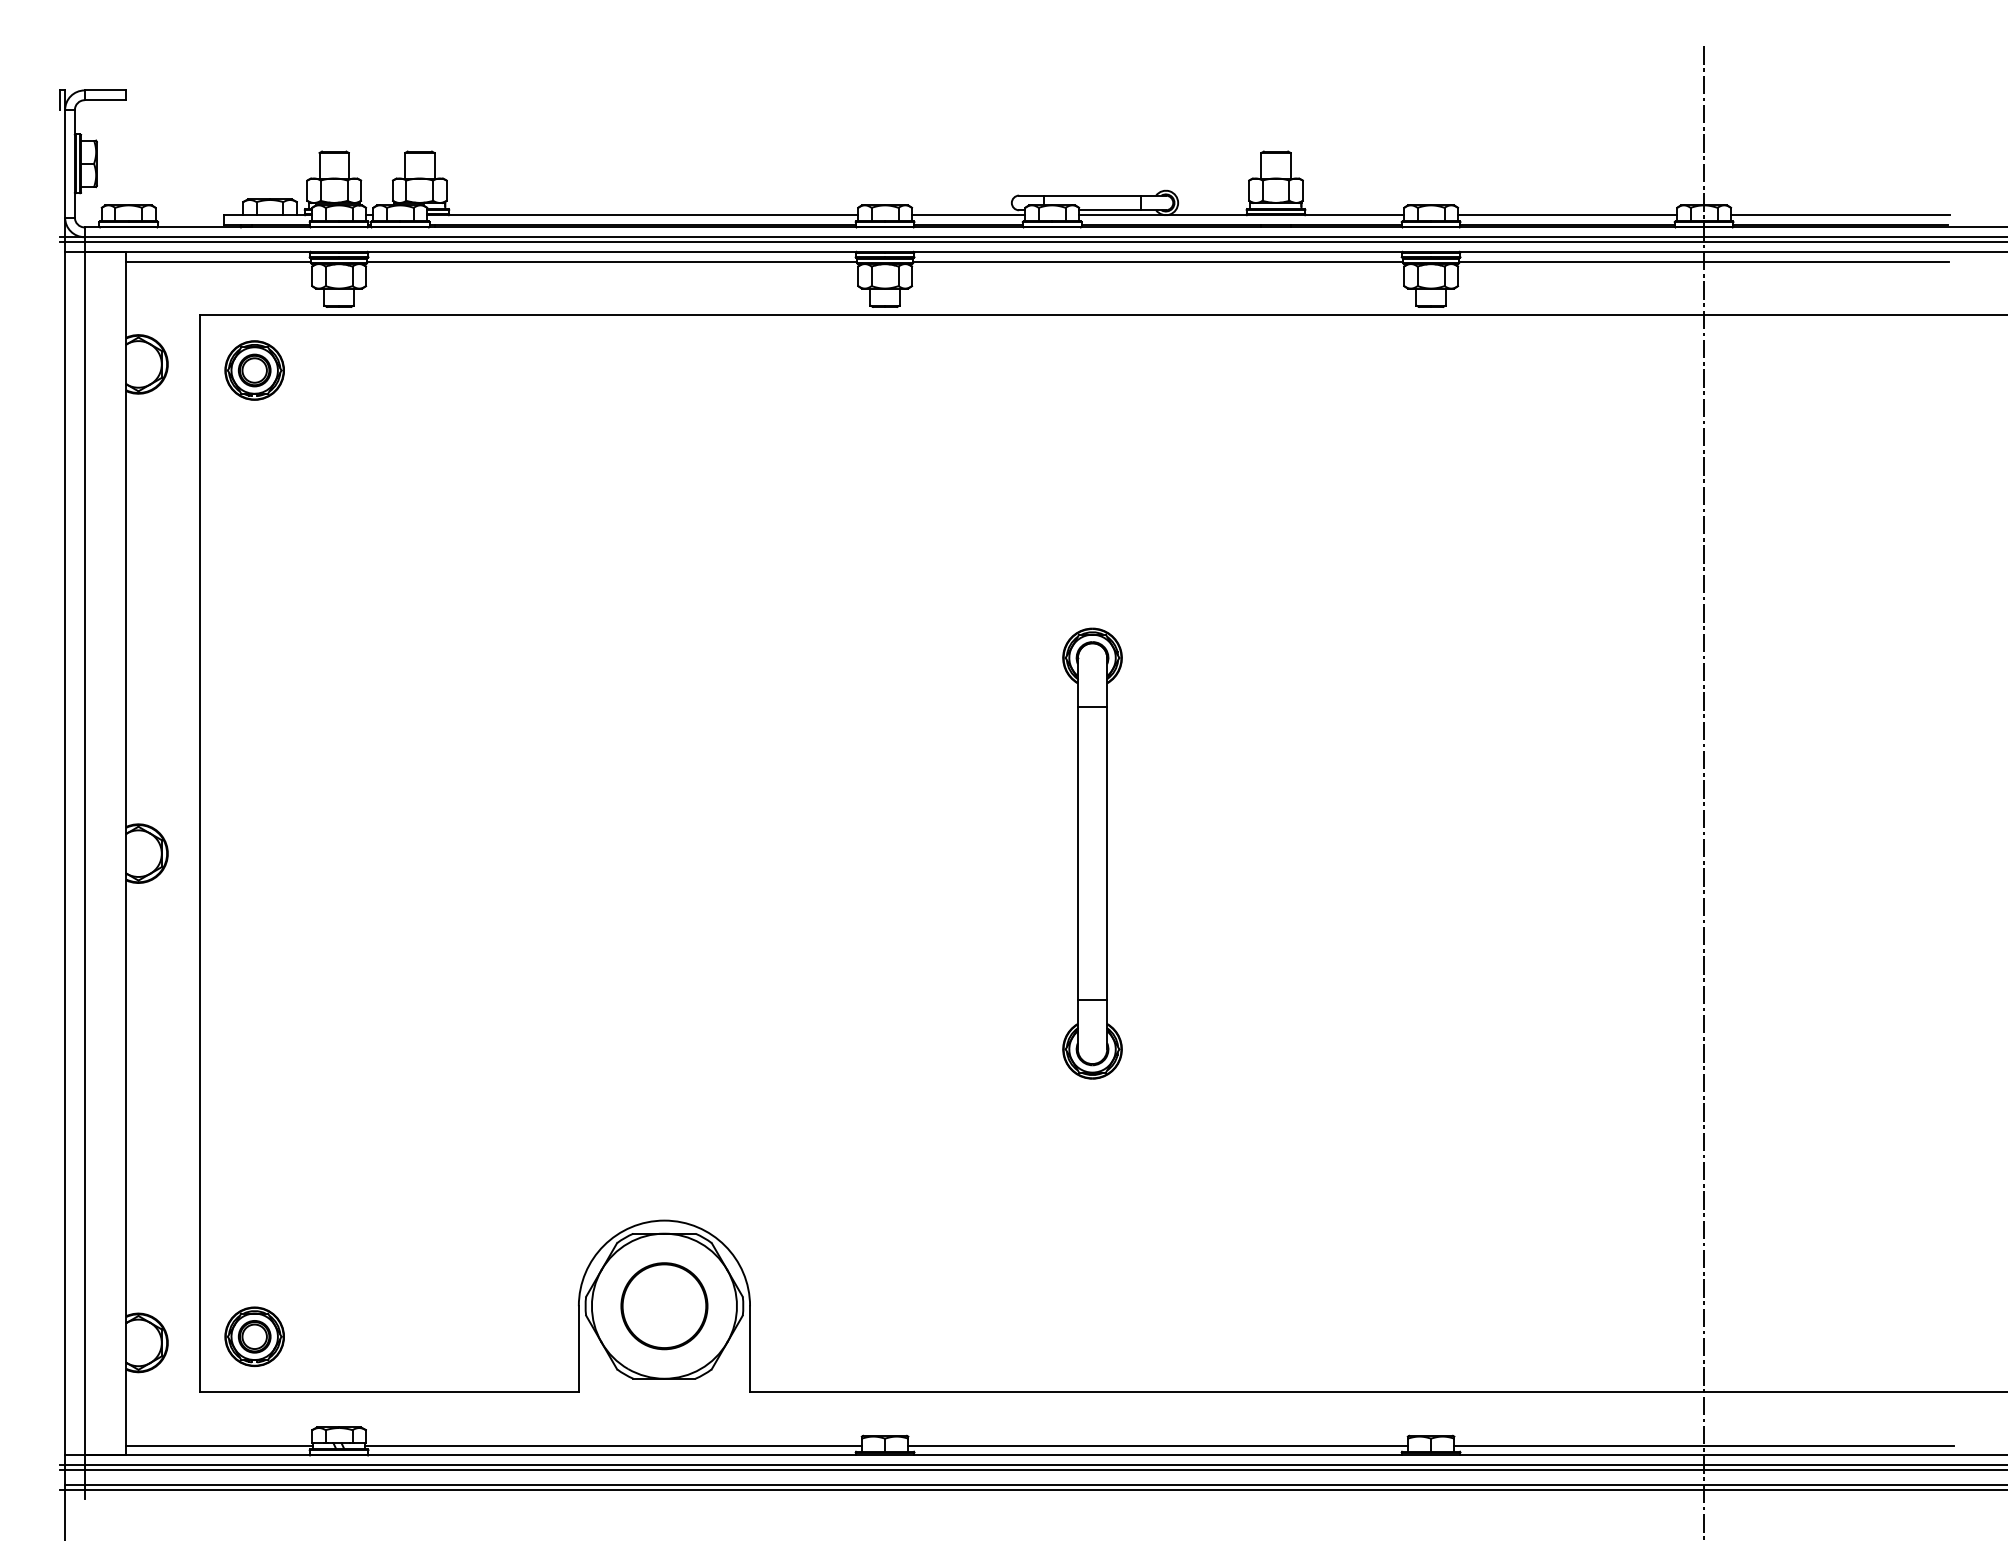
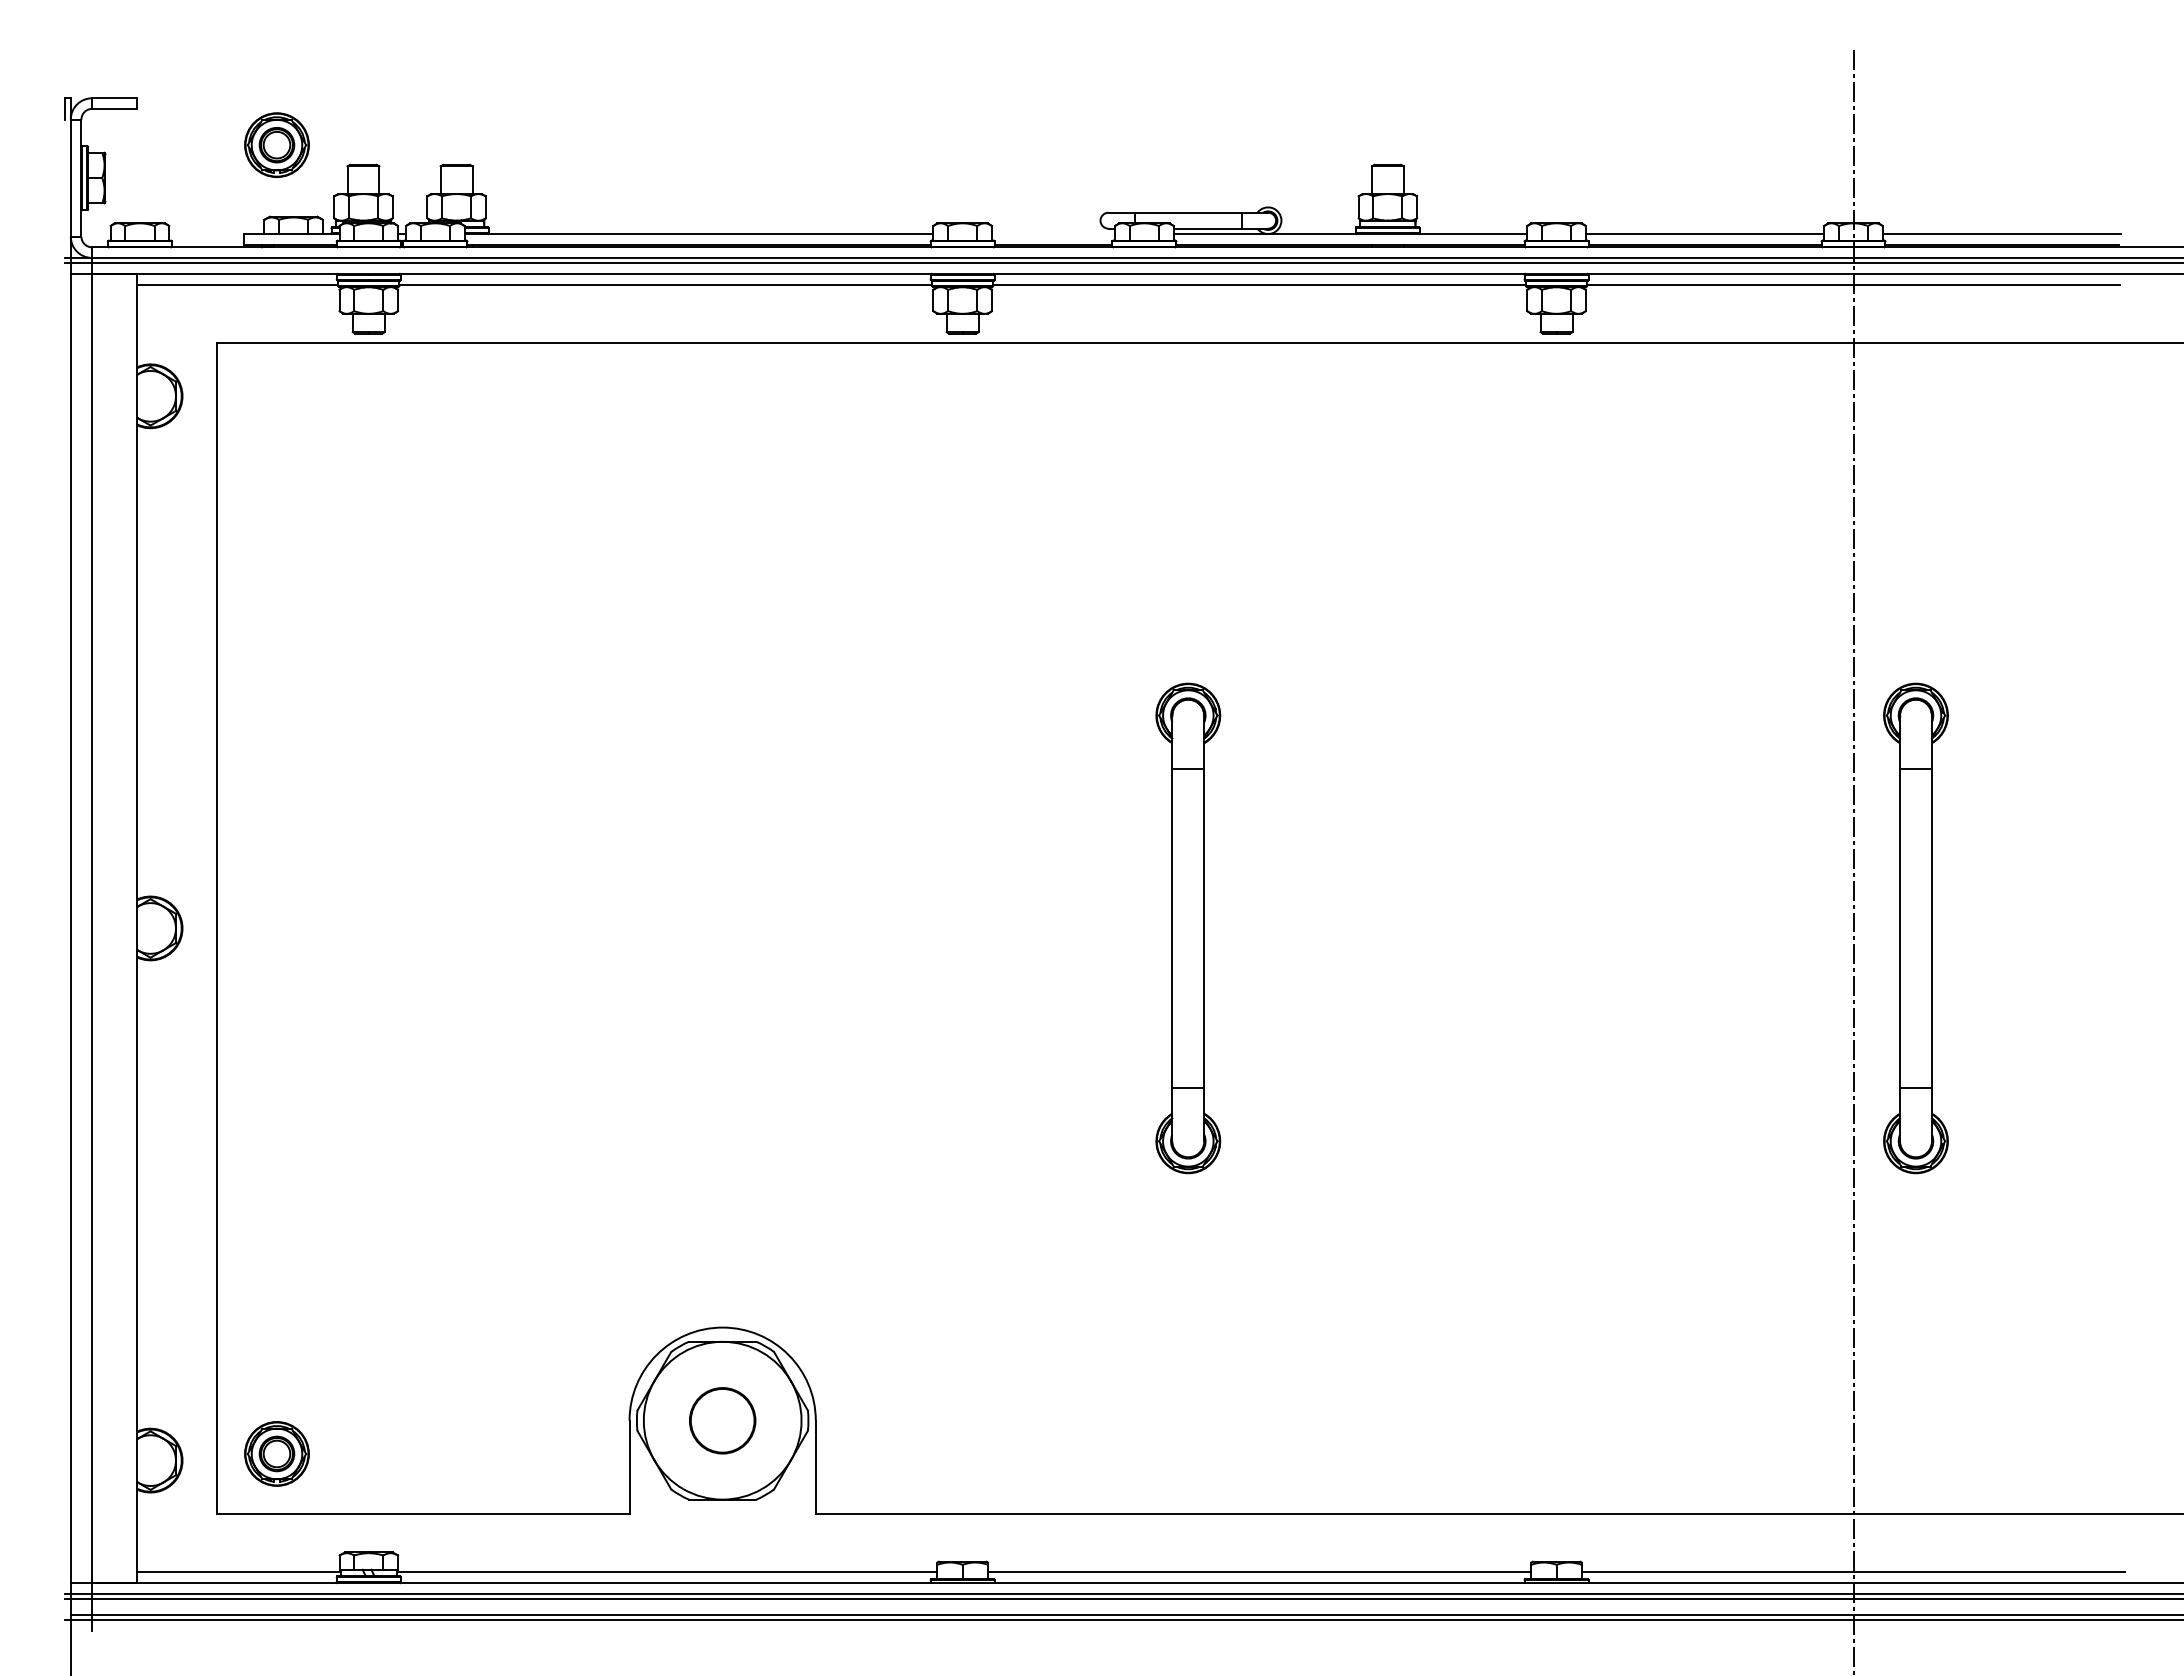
line: (968, 215) -> (1053, 234), removed
part: (254, 370) -> (276, 145), moved
part: (1761, 853) -> (1915, 928), added
circle: (664, 1306) -> (722, 1421), size x0.7

